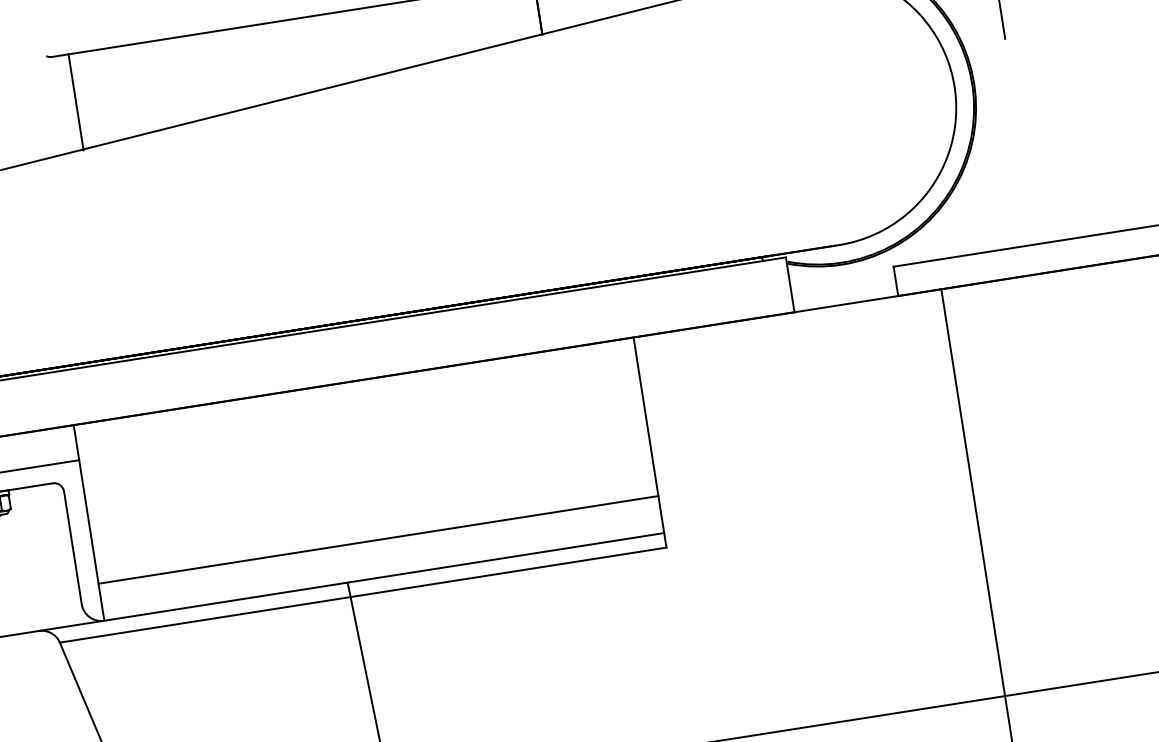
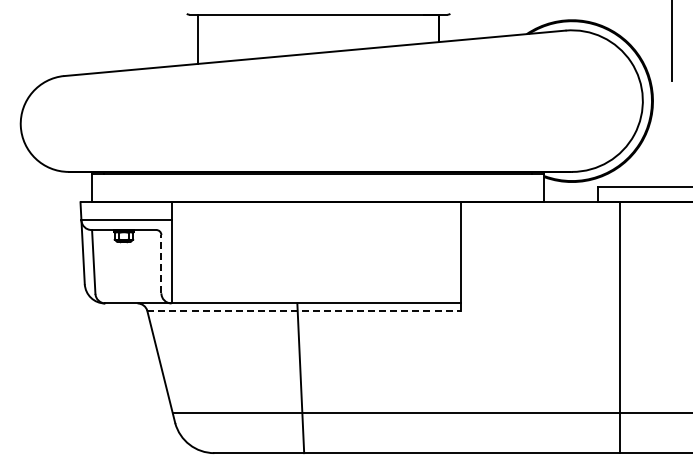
line: (378, 540) -> (316, 284), removed
line: (72, 546) -> (161, 263), solid -> dashed
line: (363, 594) -> (304, 310), solid -> dashed

